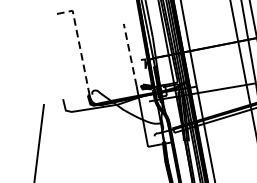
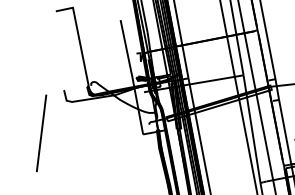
line: (79, 42) -> (79, 37), dashed -> solid
line: (130, 55) -> (126, 49), dashed -> solid

